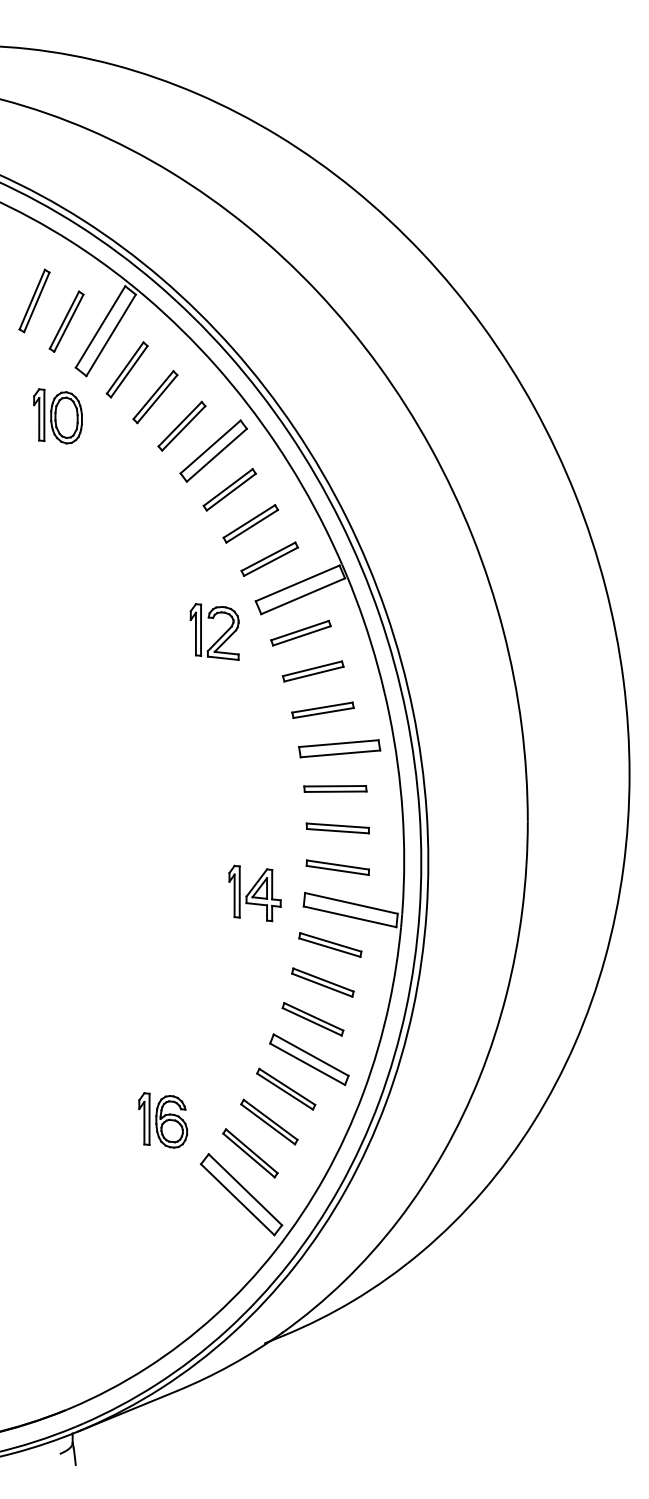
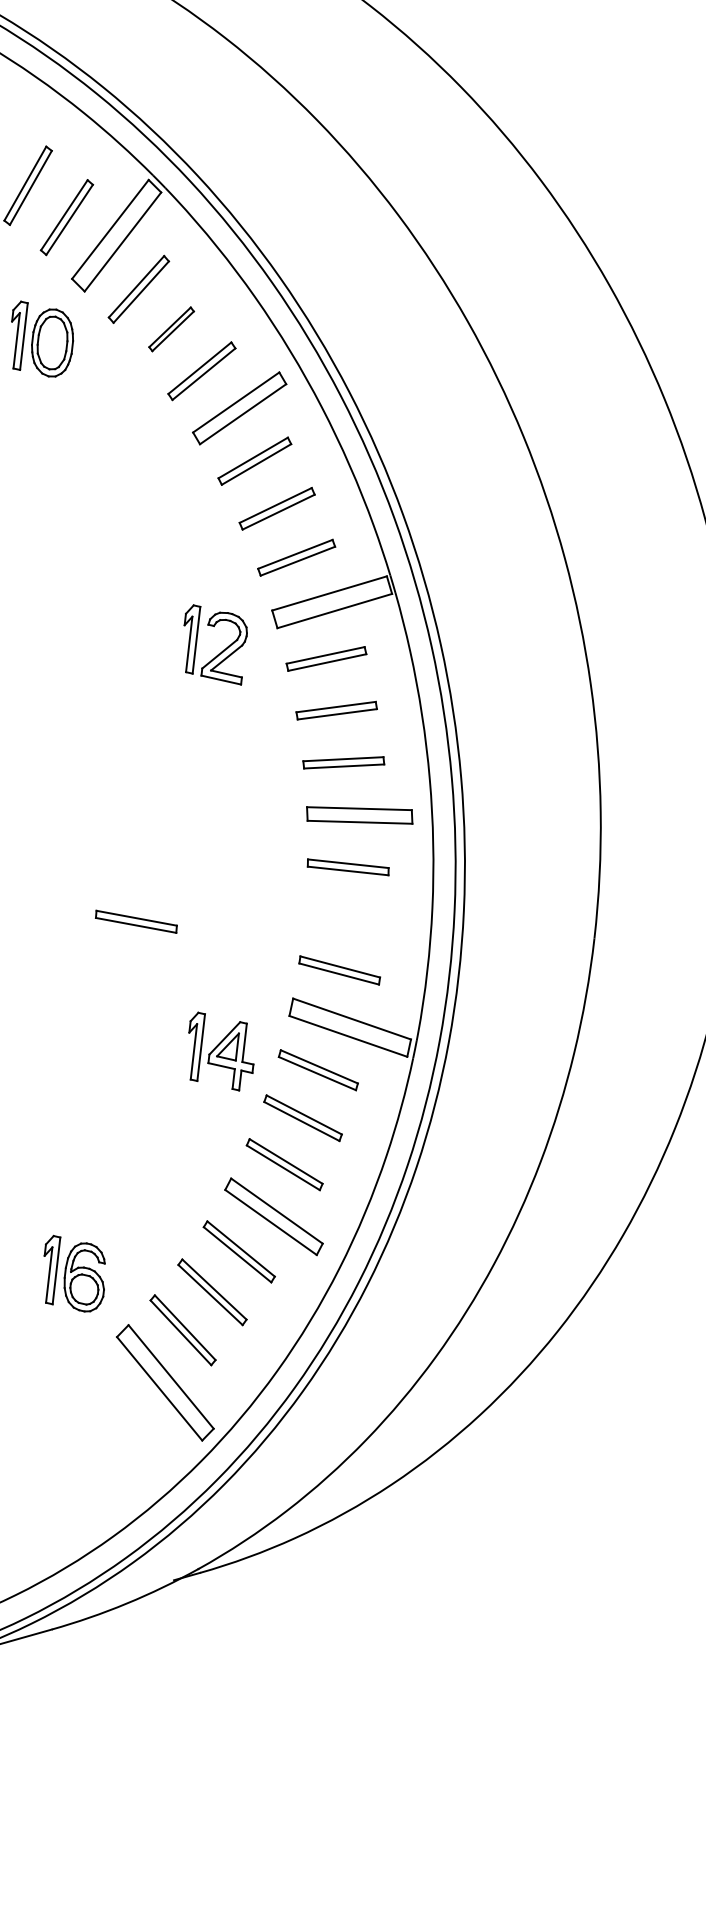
part: (155, 397) -> (171, 329), size x0.7
part: (337, 828) -> (135, 921), moved
part: (254, 893) -> (220, 1051), moved

